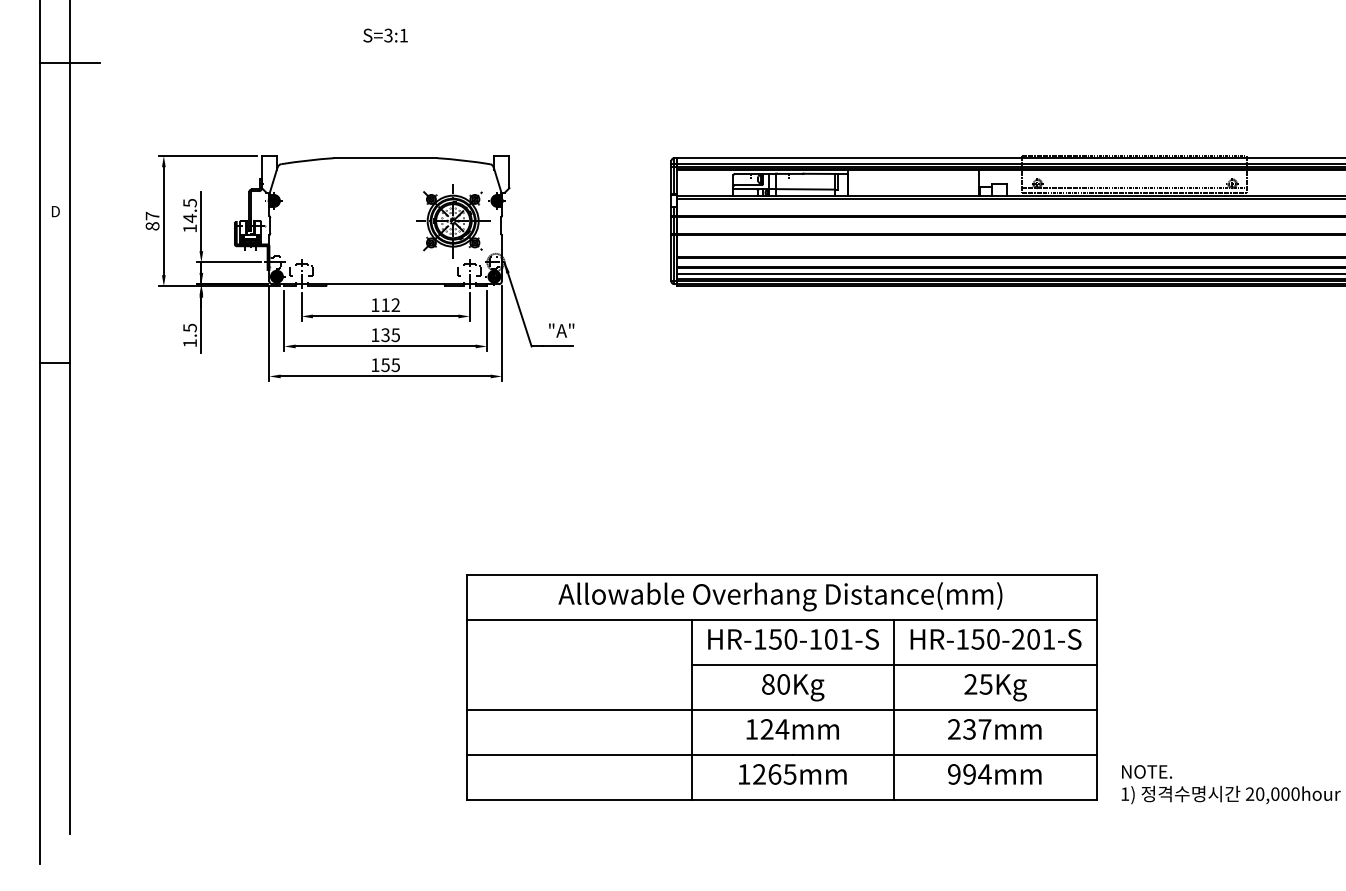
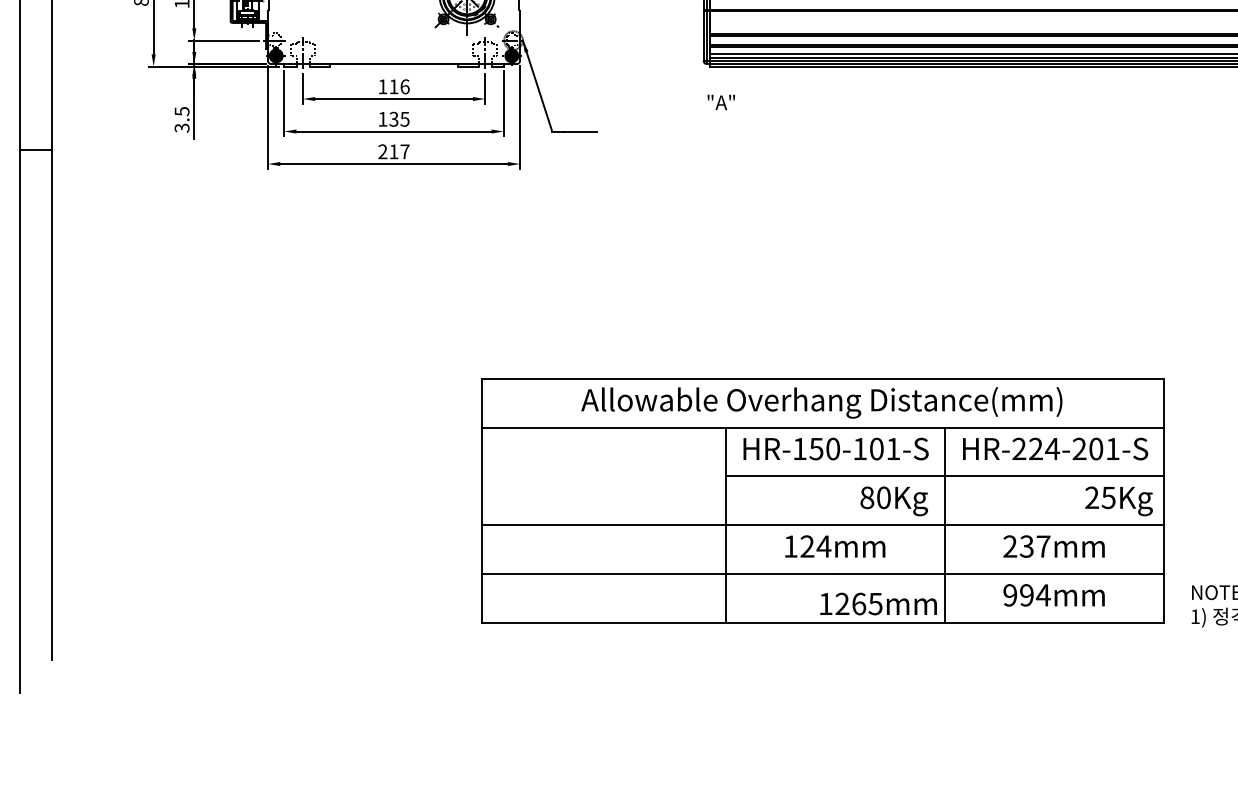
text: (395, 305) -> (404, 87), 112 -> 116
text: (561, 330) -> (721, 102), moved
text: (189, 343) -> (181, 128), 1.5 -> 3.5
text: (385, 365) -> (393, 152), 155 -> 217
text: (978, 639) -> (1036, 449), HR-150-201-S -> HR-224-201-S
text: (793, 687) -> (894, 501), moved
text: (995, 687) -> (1118, 501), moved
text: (792, 774) -> (878, 604), moved

